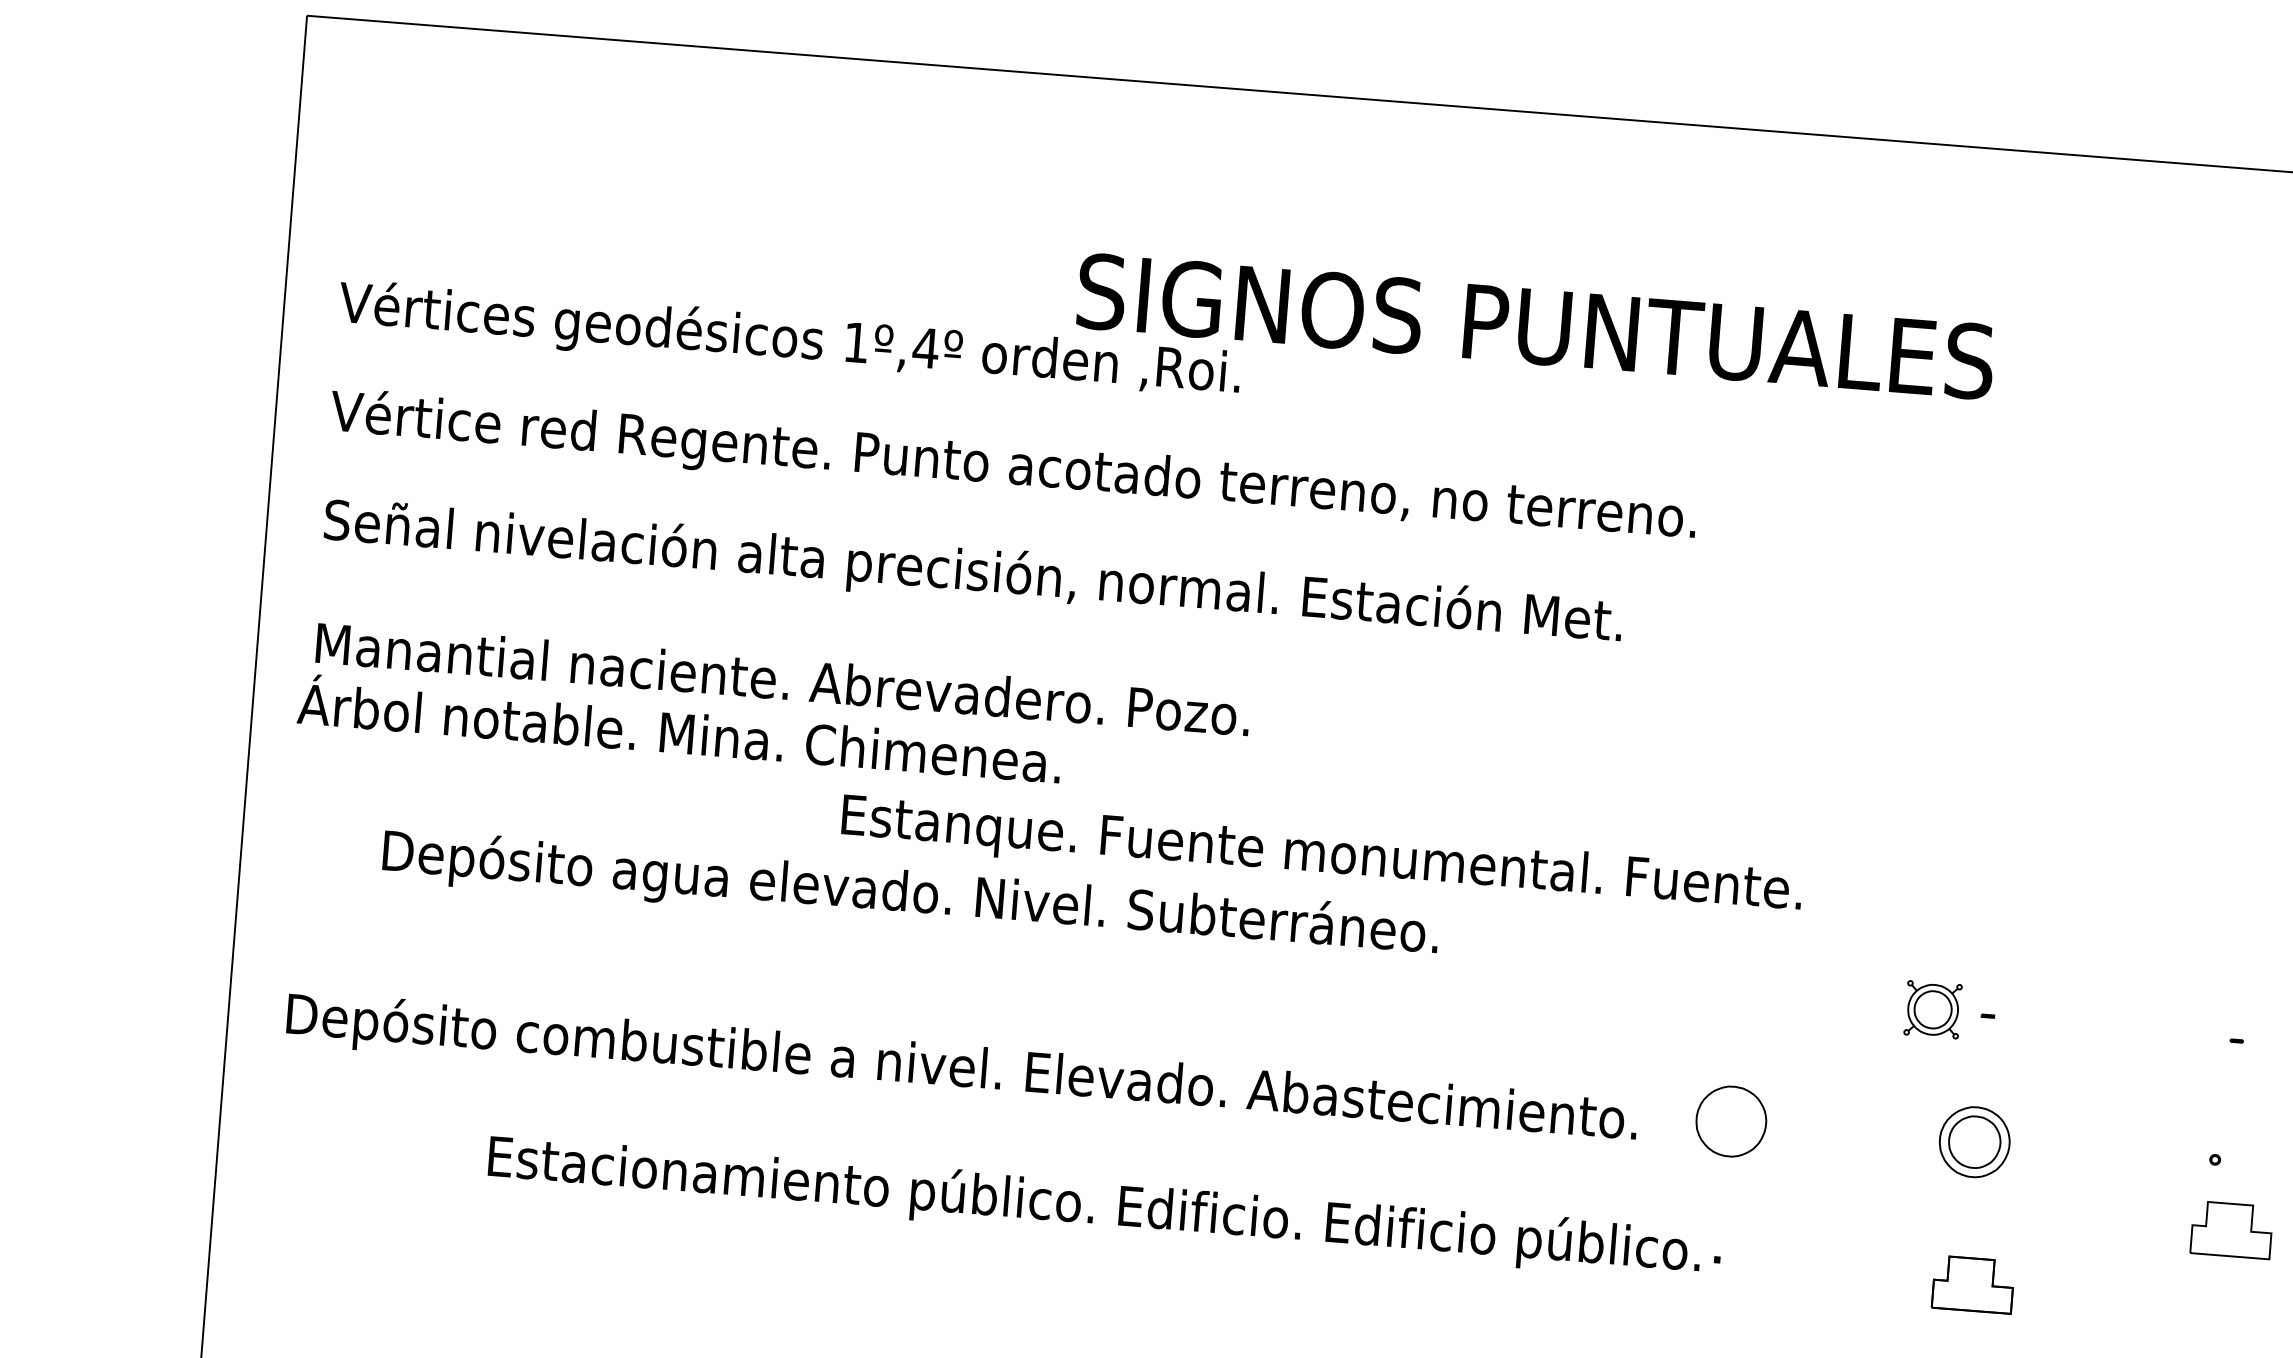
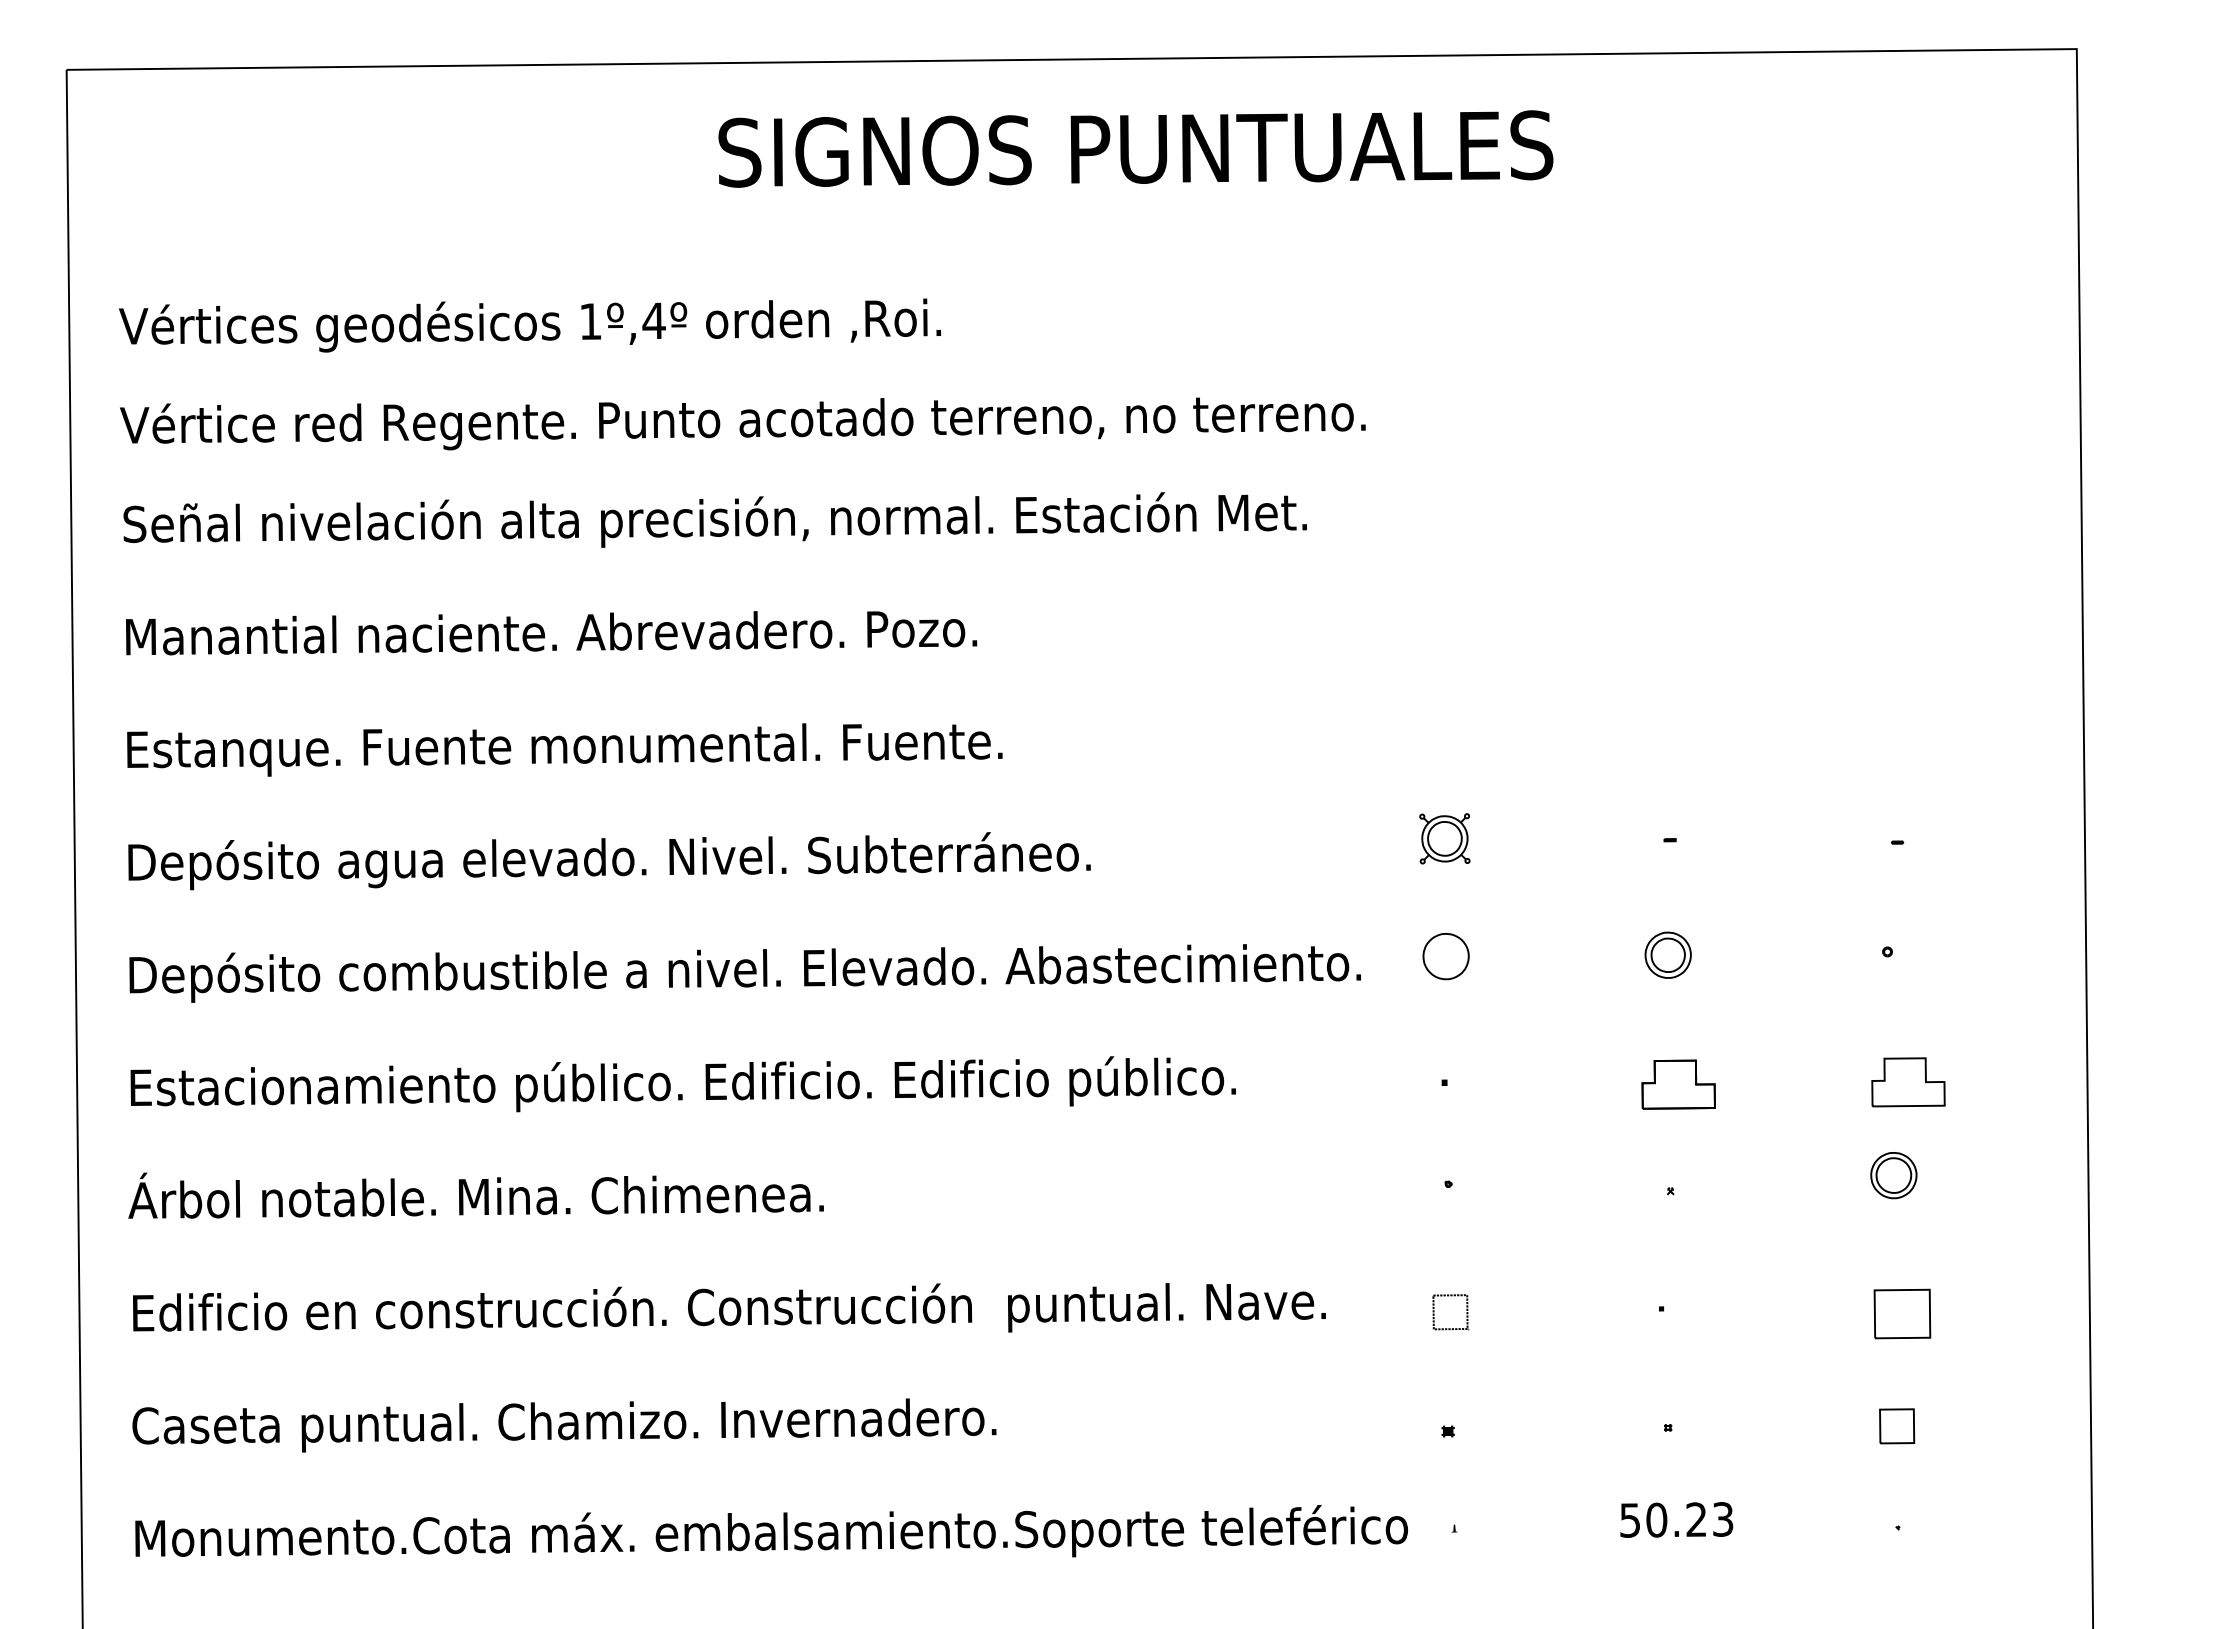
text: (1535, 325) -> (1135, 148), moved
text: (679, 731) -> (475, 1195), moved
text: (1321, 856) -> (564, 749), moved
text: (910, 896) -> (609, 861), moved
part: (1932, 1009) -> (1444, 838), moved
part: (1730, 1121) -> (1445, 956), size x0.71
part: (1973, 1141) -> (1667, 954), size x0.71
text: (1093, 1206) -> (682, 1084), moved
part: (2232, 1230) -> (1908, 1082), moved

